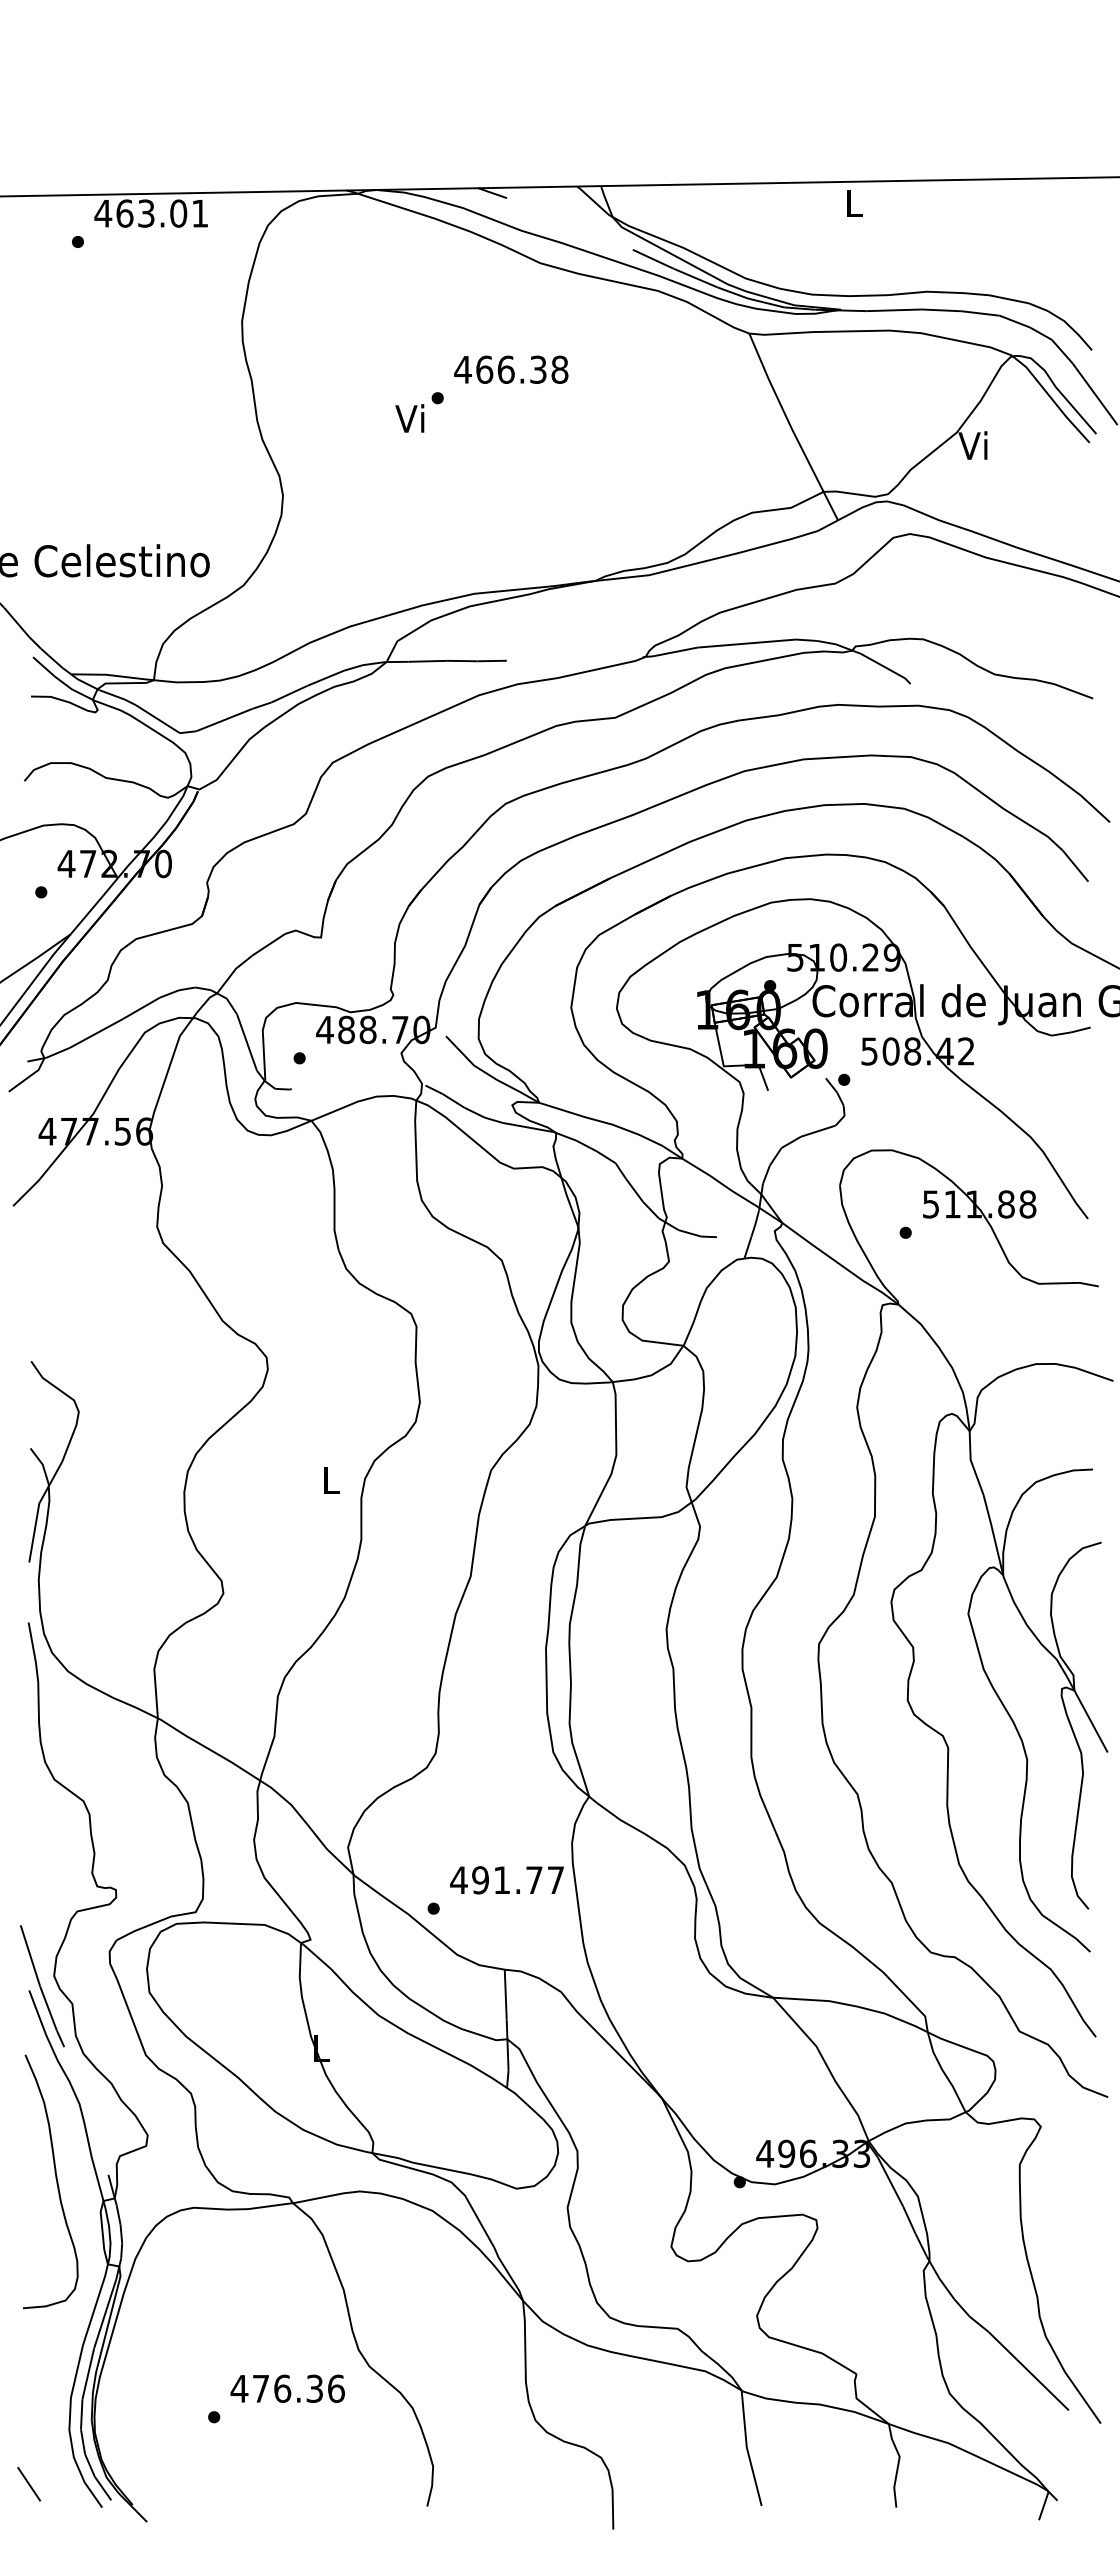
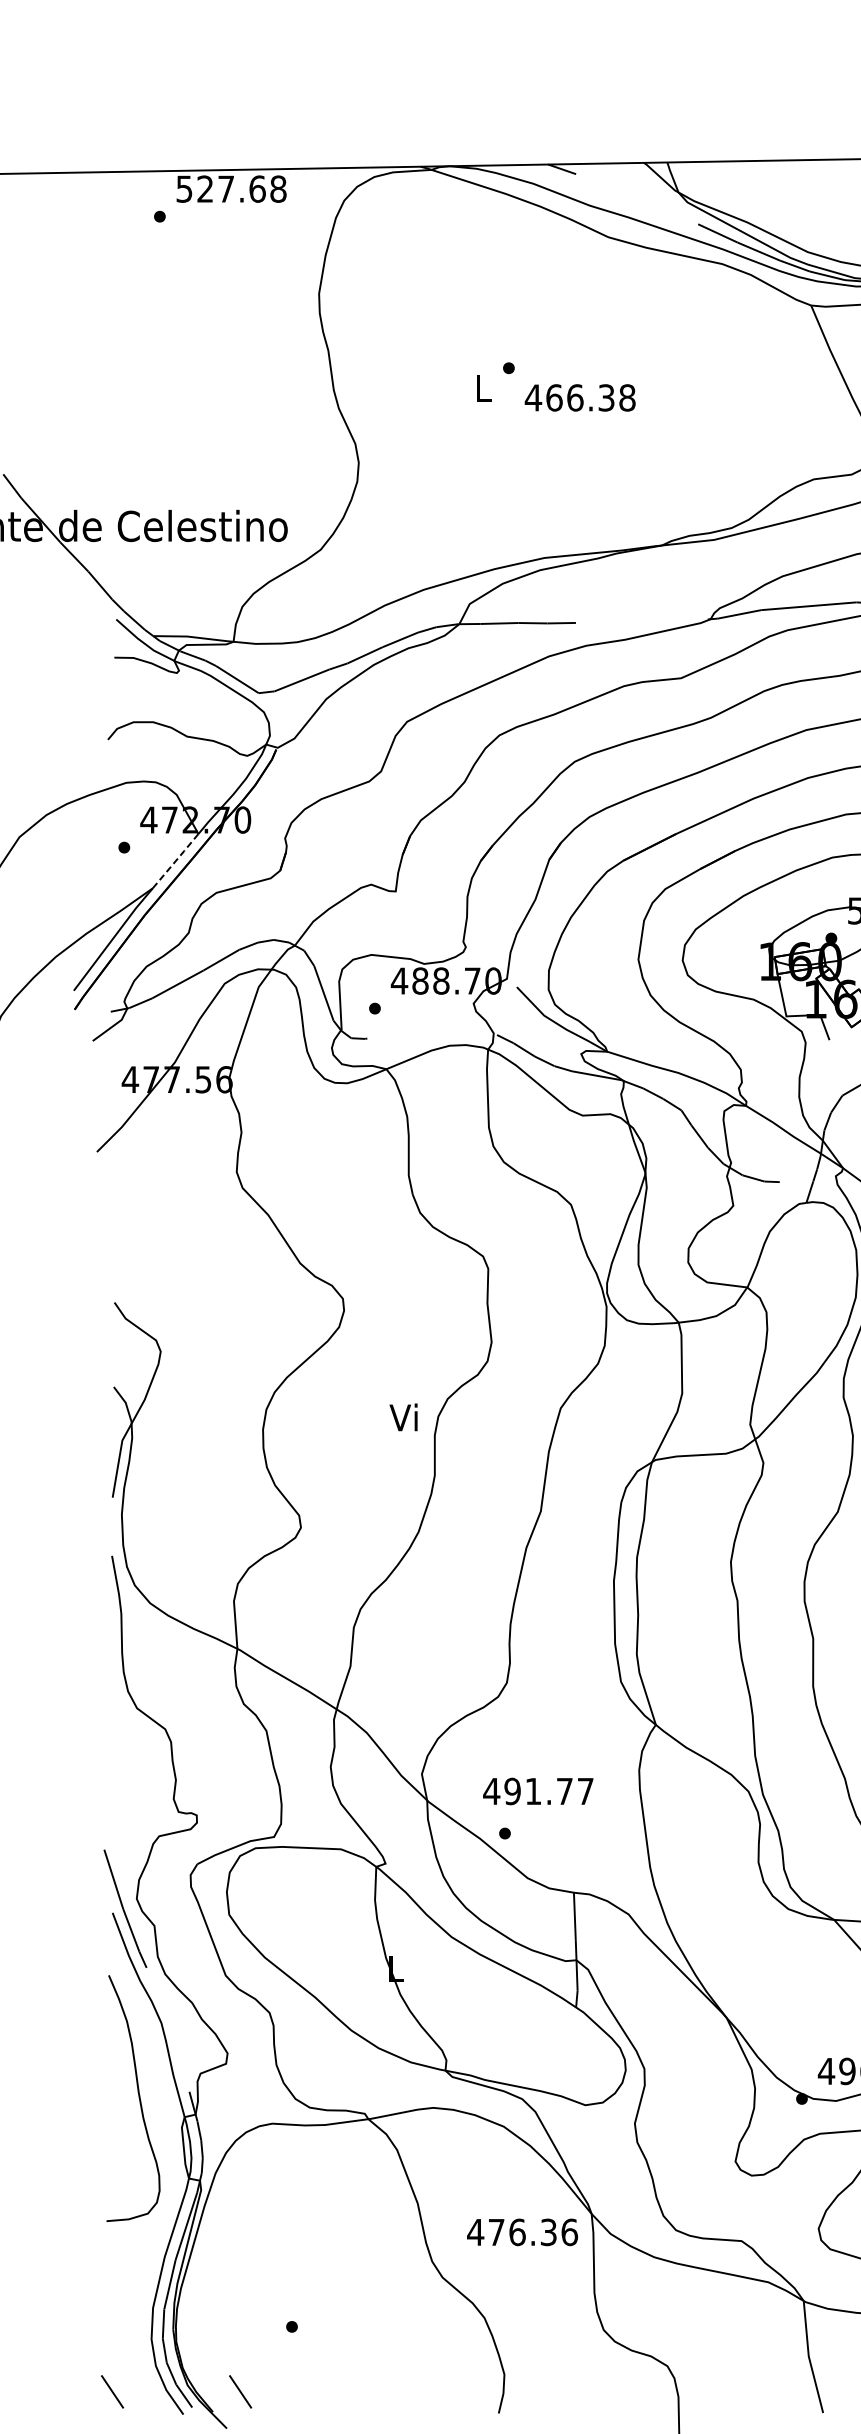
text: (151, 213) -> (231, 189), 463.01 -> 527.68
text: (511, 369) -> (580, 397), moved
text: (409, 418) -> (481, 387), Vi -> L
line: (95, 905) -> (176, 860), solid -> dashed
text: (328, 1479) -> (402, 1417), L -> Vi
text: (506, 1880) -> (537, 1791), moved
text: (287, 2388) -> (522, 2232), moved
line: (161, 2484) -> (240, 2392), added

